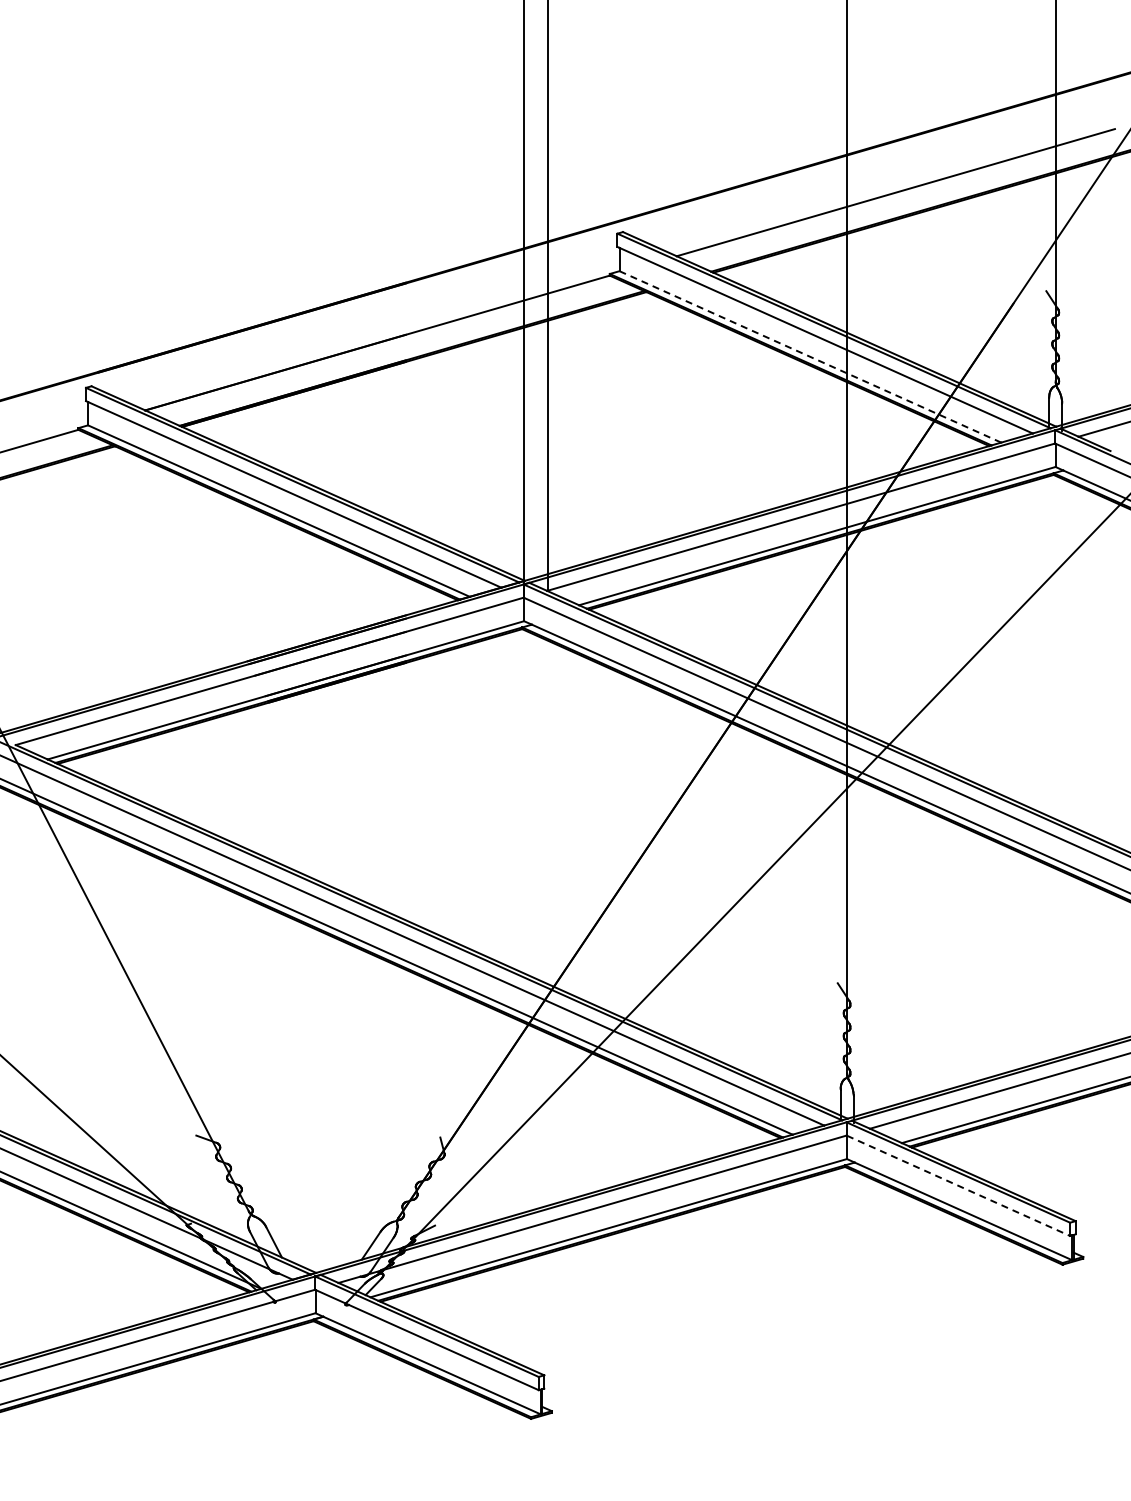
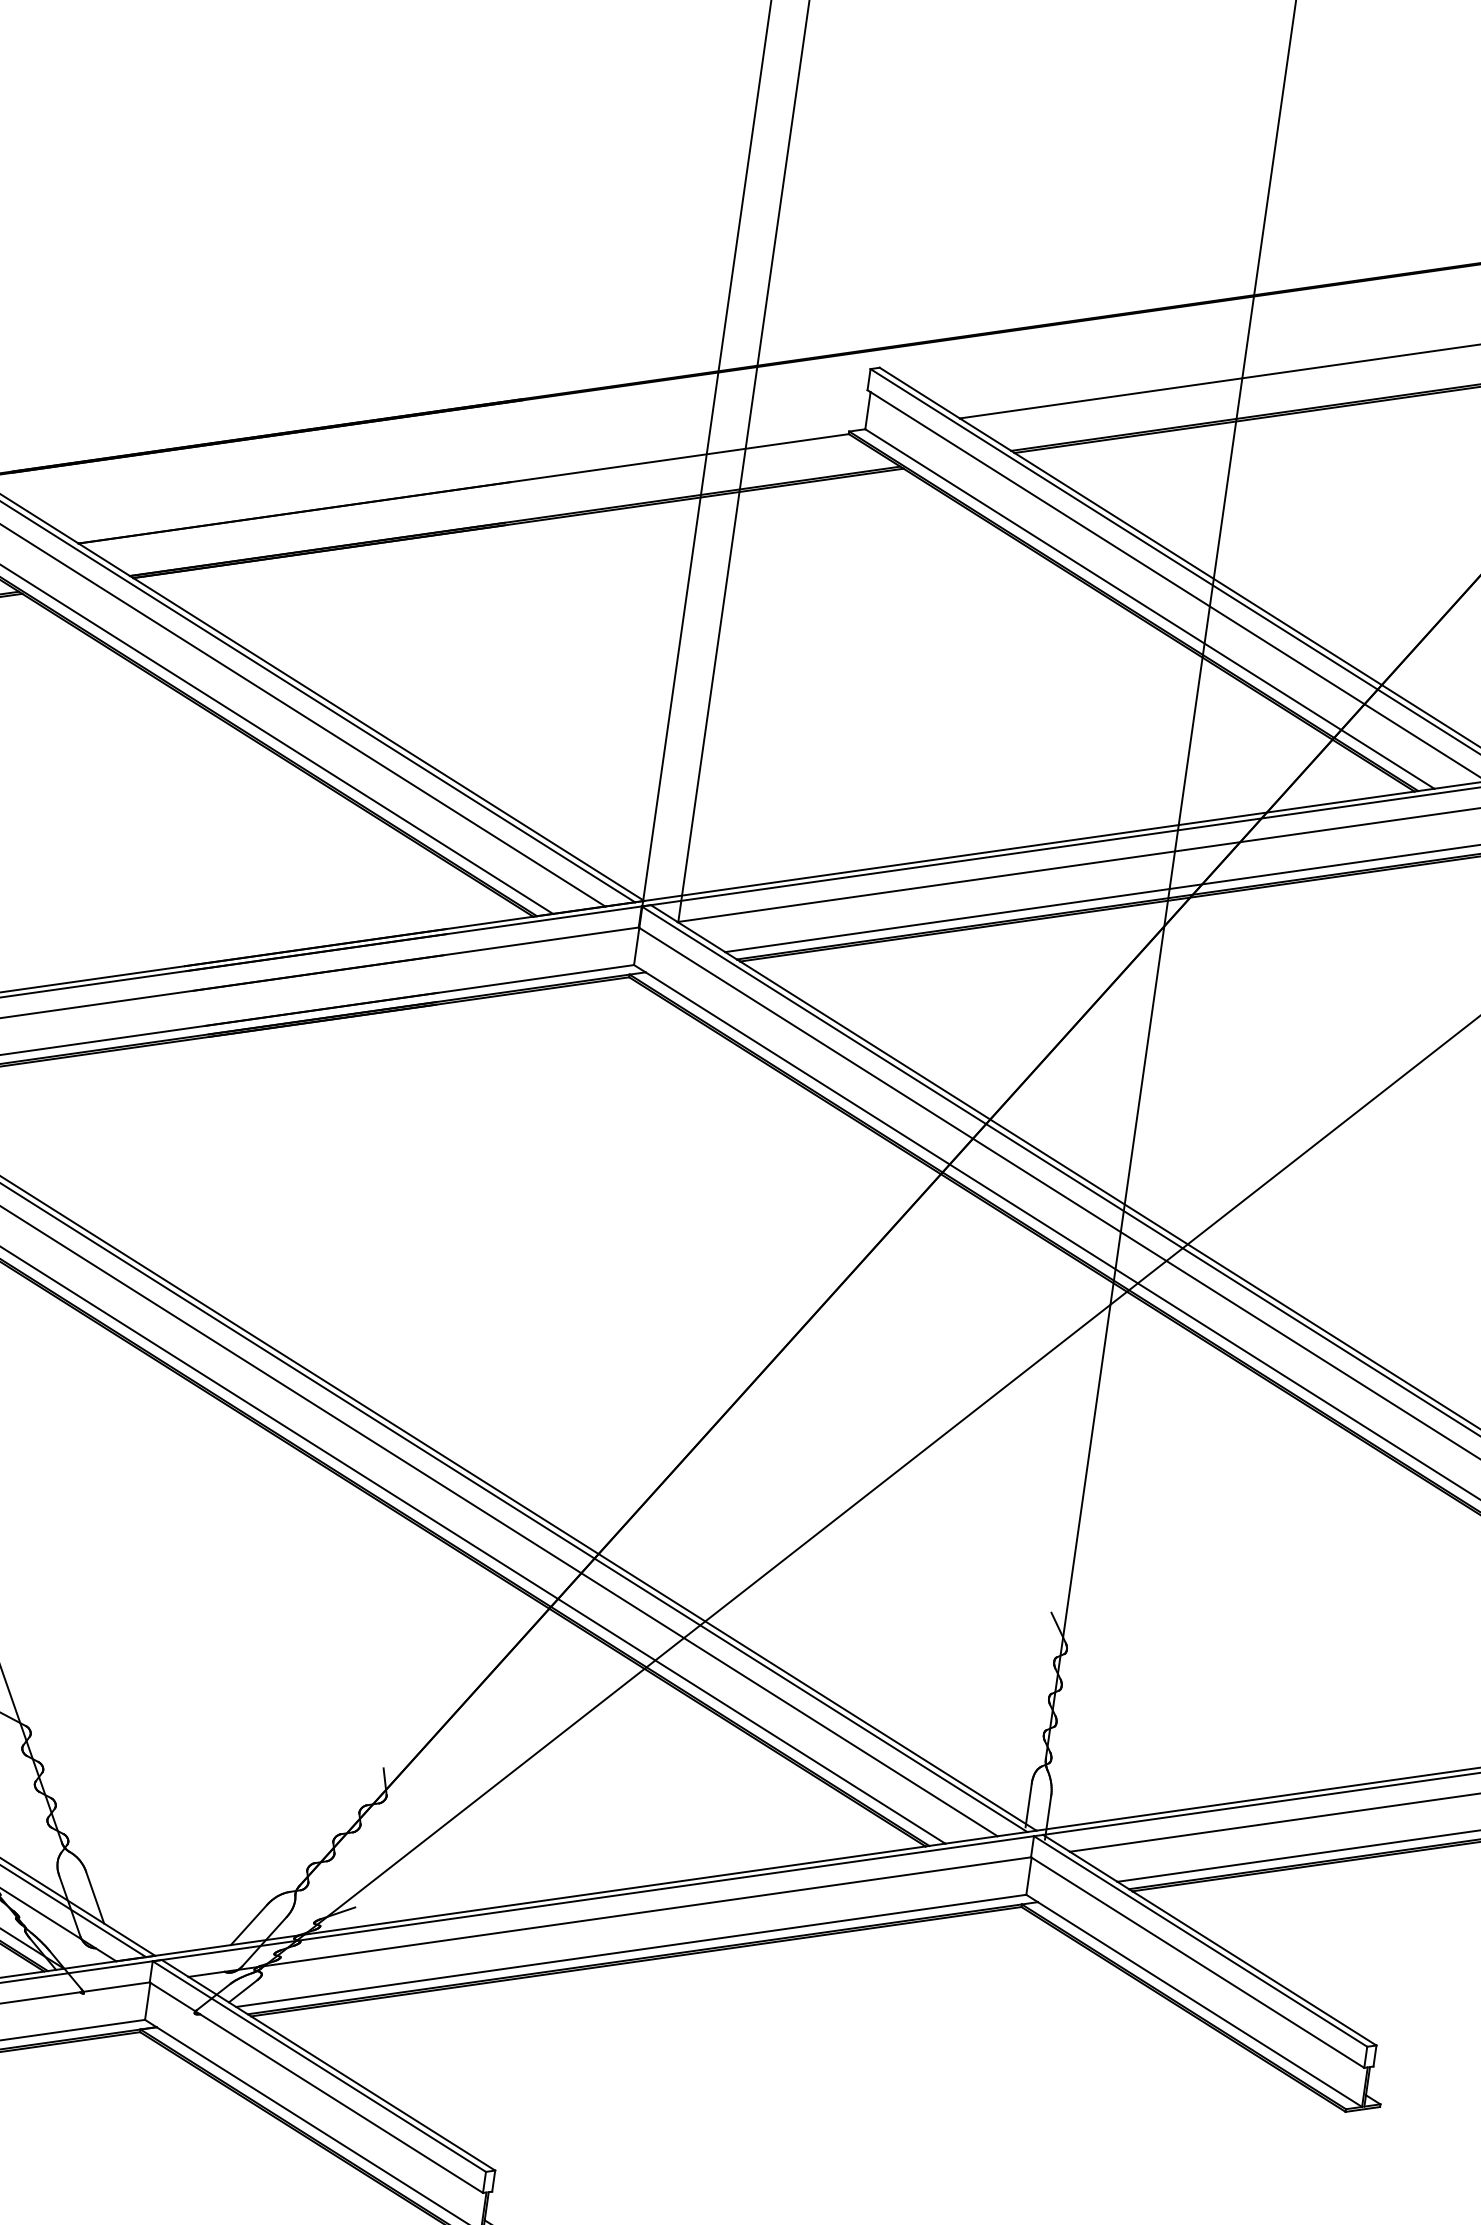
line: (809, 356) -> (1148, 608), dashed -> solid
line: (959, 1186) -> (1199, 1963), dashed -> solid

